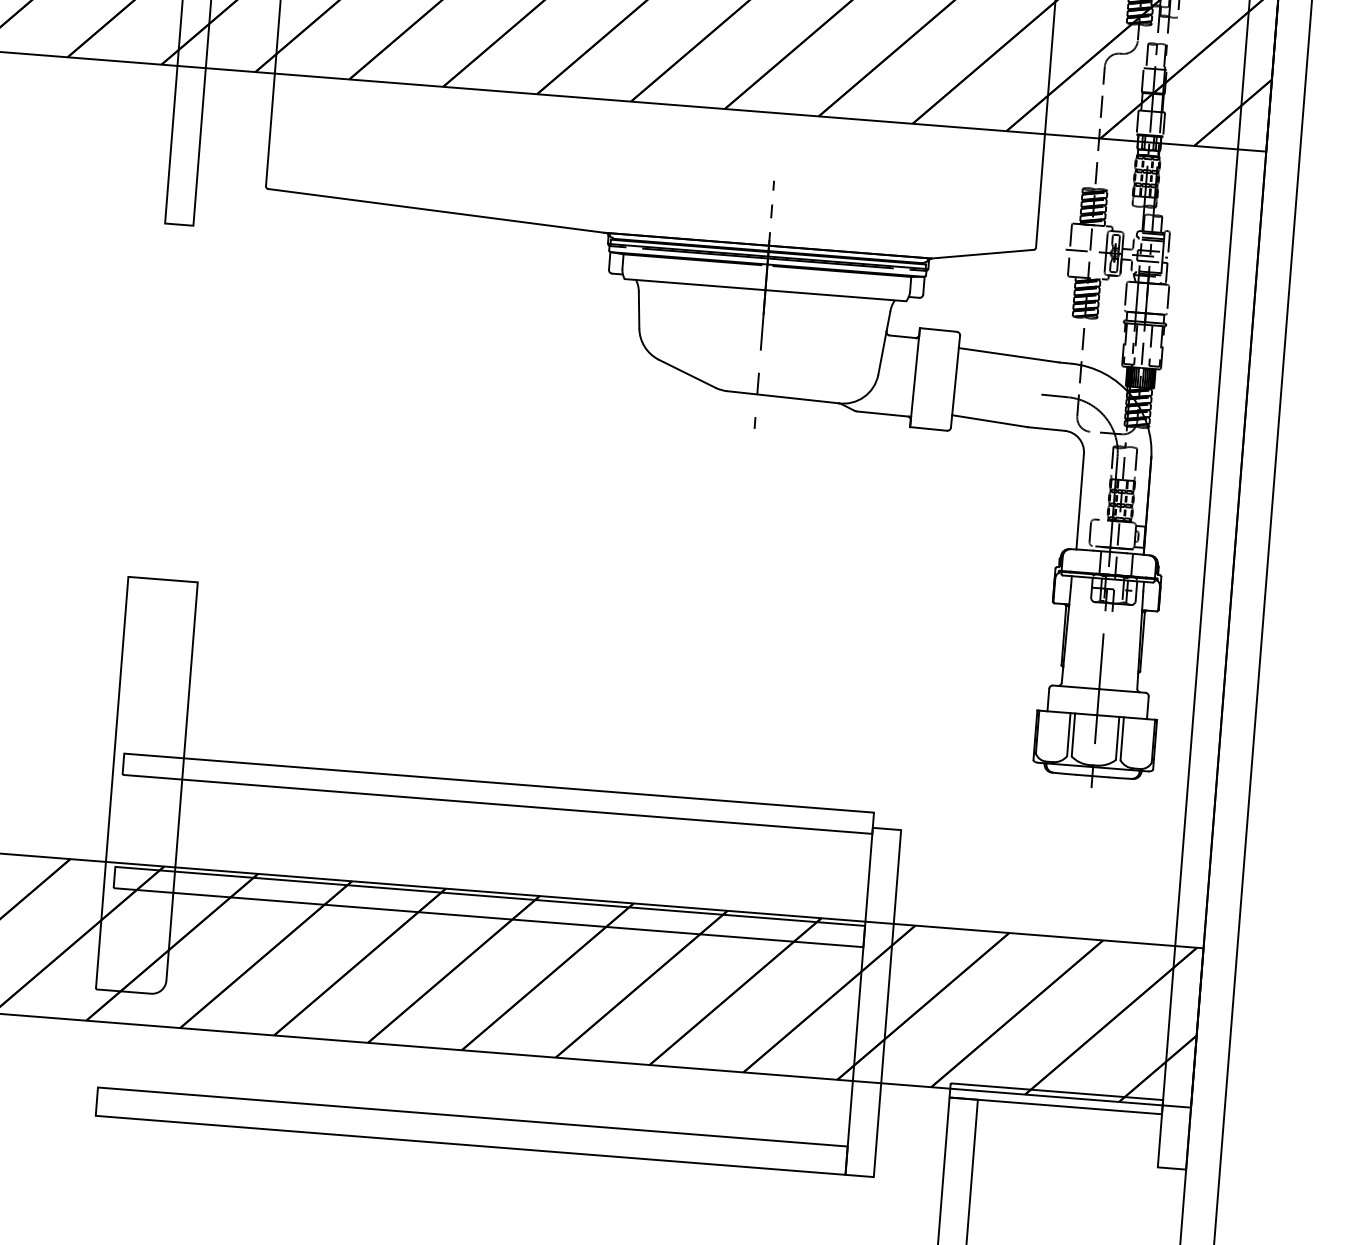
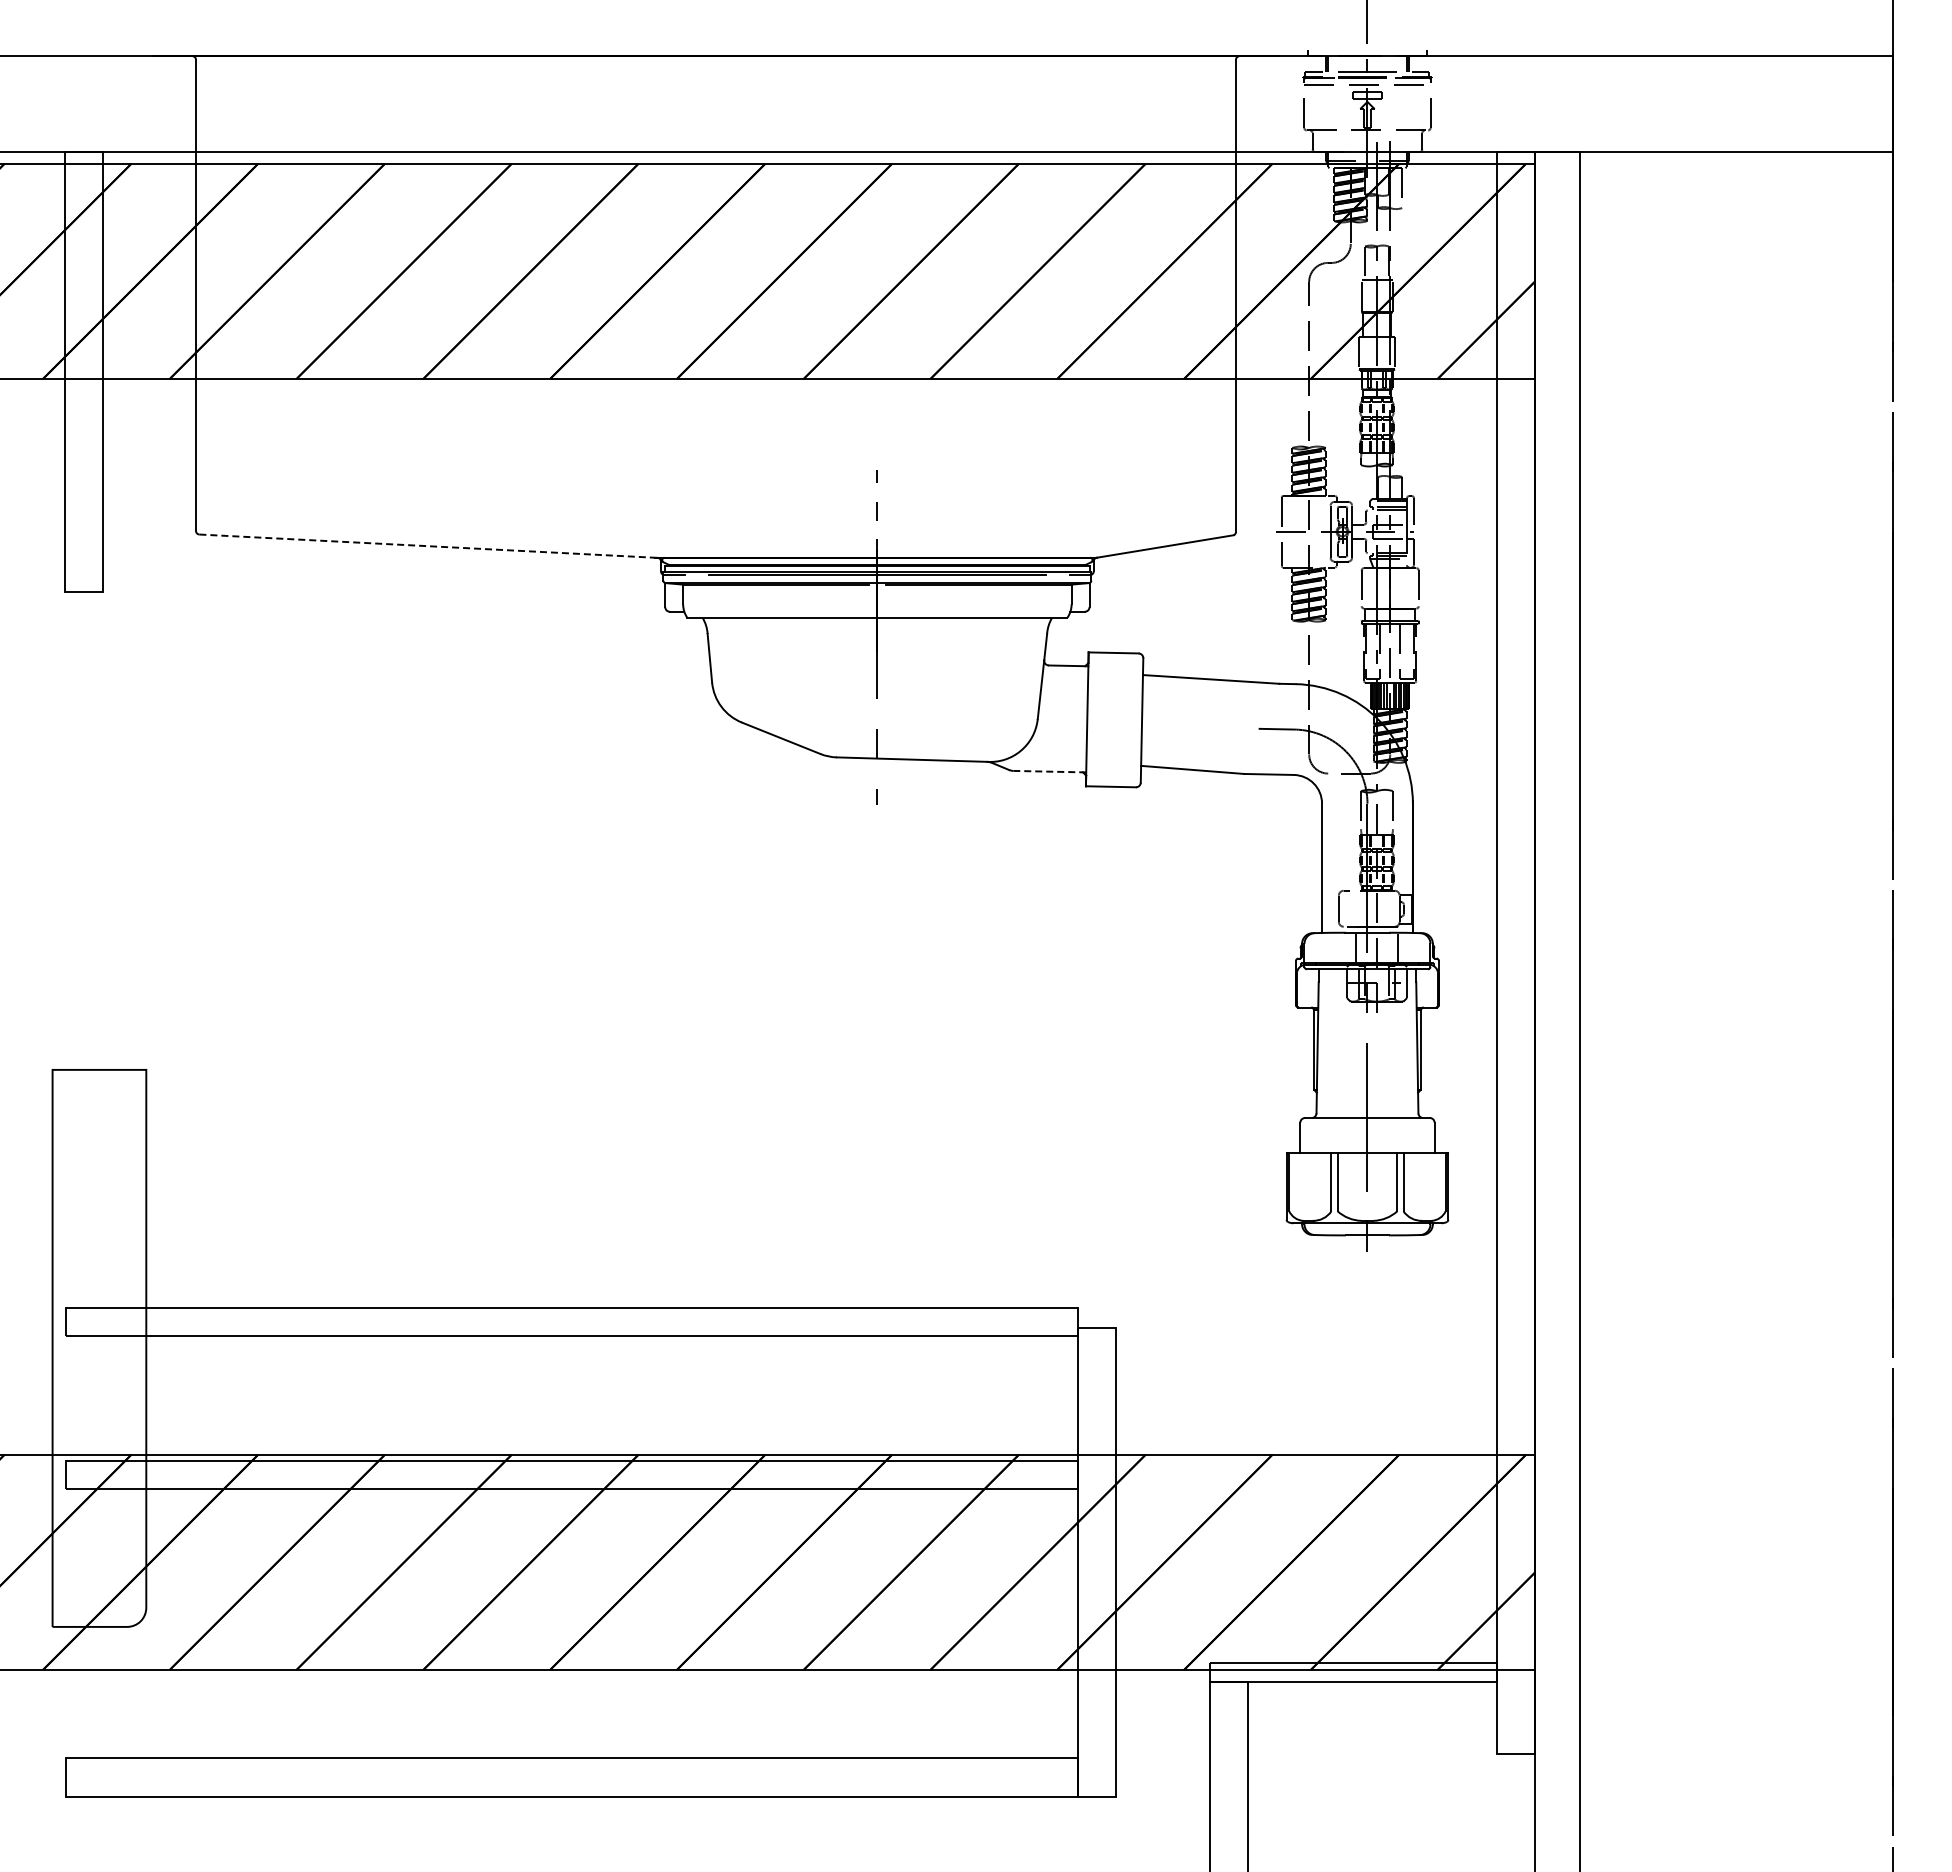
line: (437, 211) -> (429, 546), solid -> dashed
line: (883, 414) -> (1049, 771), solid -> dashed

